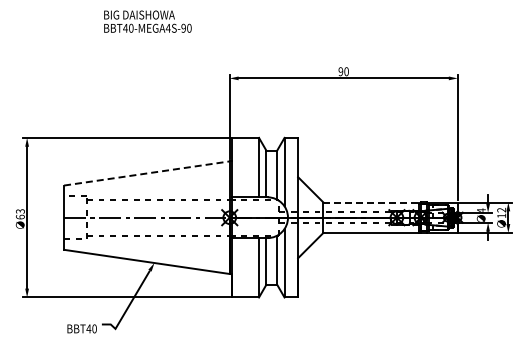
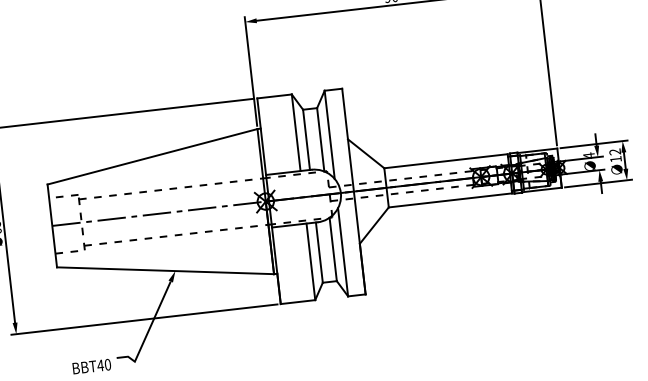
line: (146, 173) -> (152, 156), dashed -> solid
line: (371, 202) -> (446, 161), dashed -> solid

